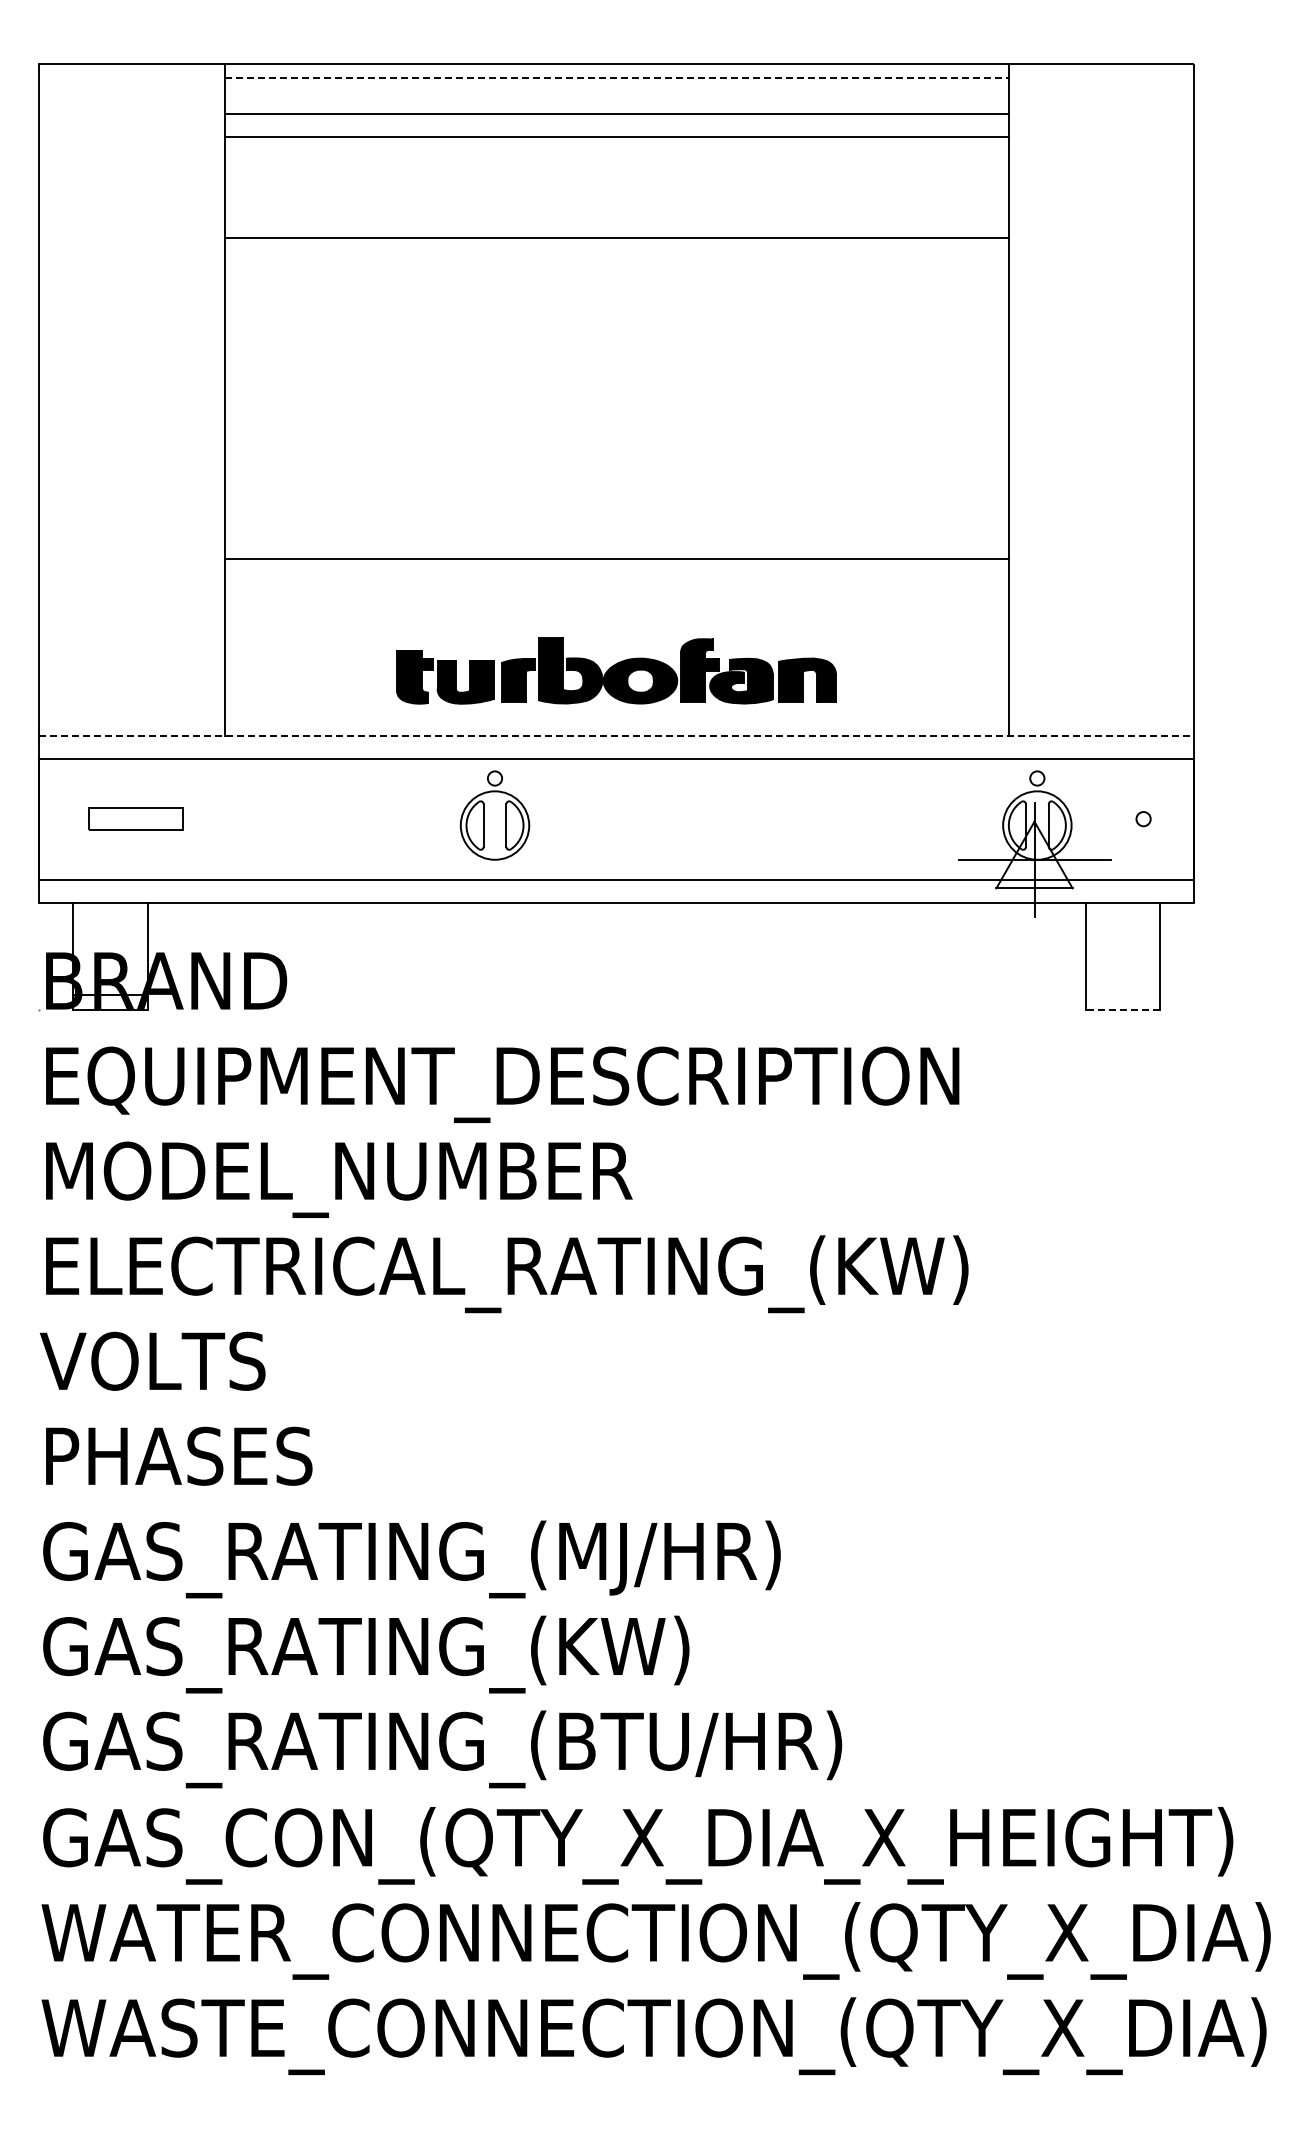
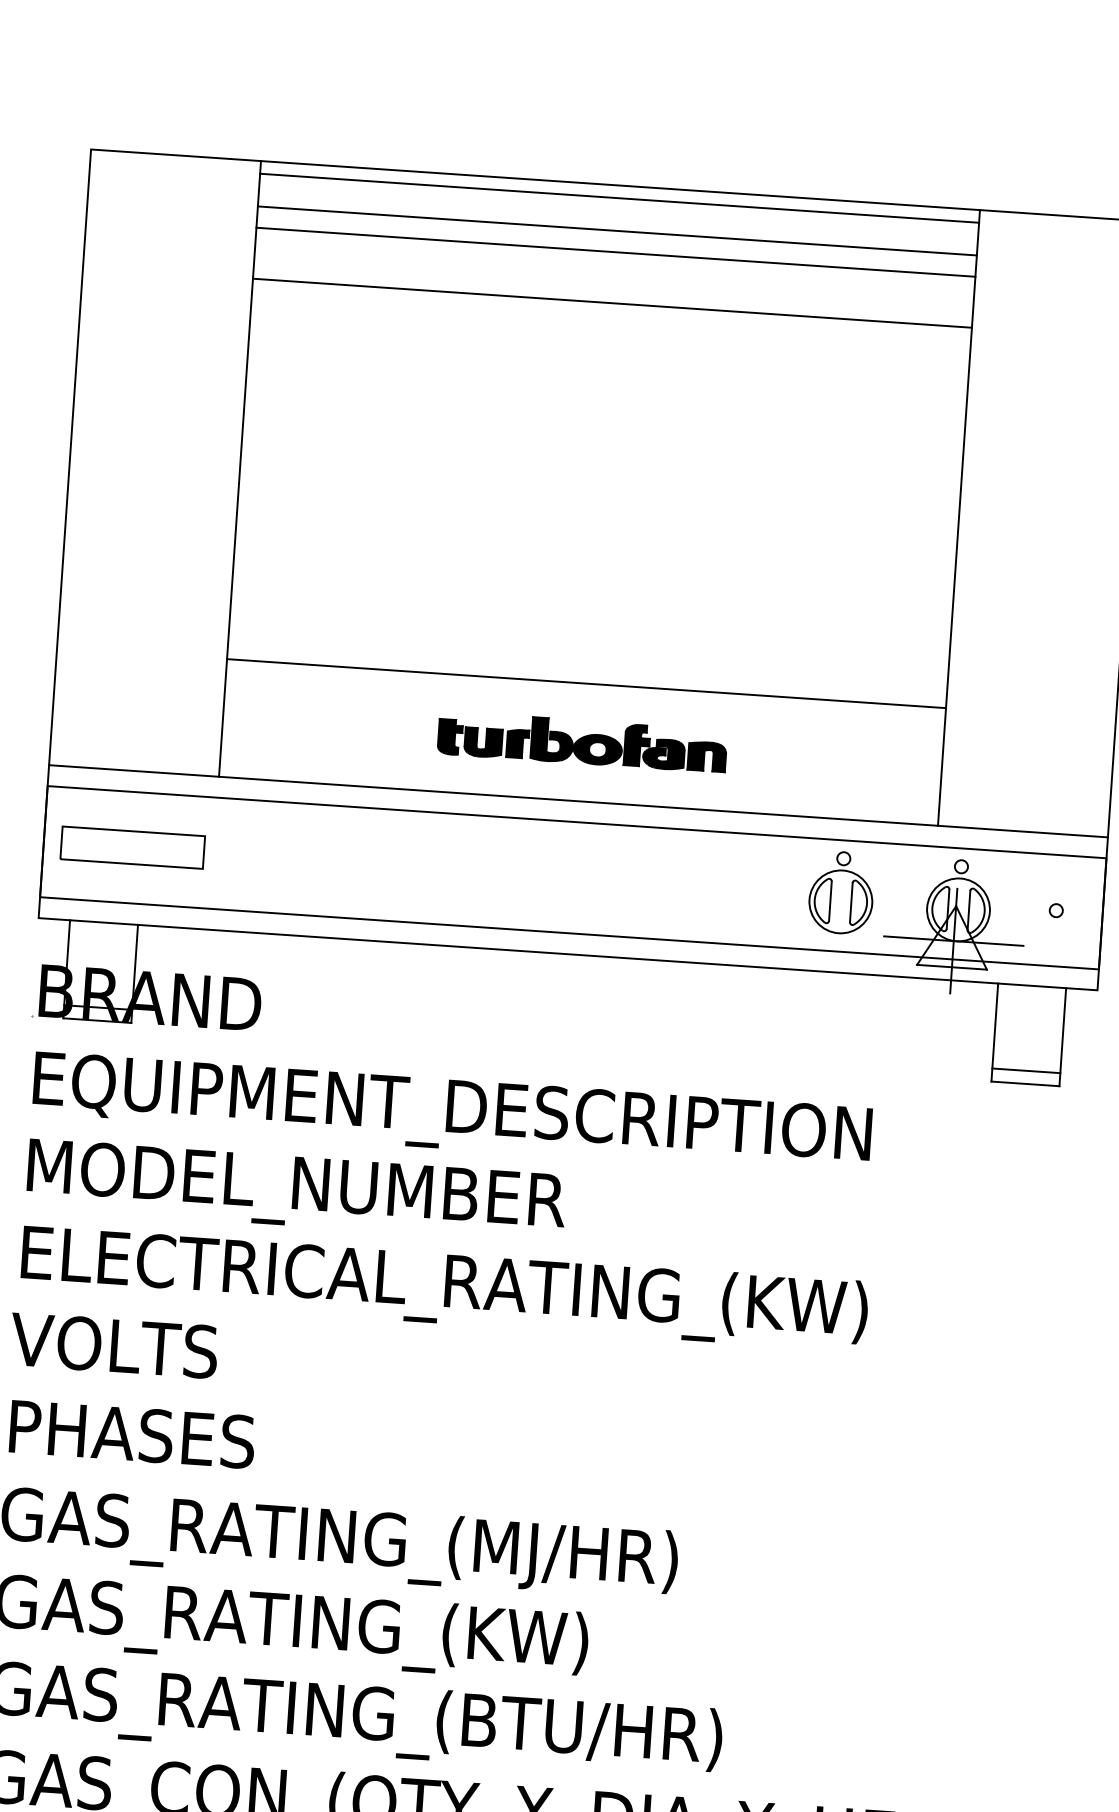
line: (617, 77) -> (620, 197), dashed -> solid
line: (616, 238) -> (612, 303), moved
line: (616, 559) -> (586, 683), moved
part: (616, 671) -> (582, 742), size x0.71
line: (616, 735) -> (578, 801), dashed -> solid
part: (494, 815) -> (841, 892), moved
part: (135, 818) -> (132, 847), size x1.67
line: (1122, 995) -> (1025, 1071), added
line: (1122, 1009) -> (1025, 1083), dashed -> solid

